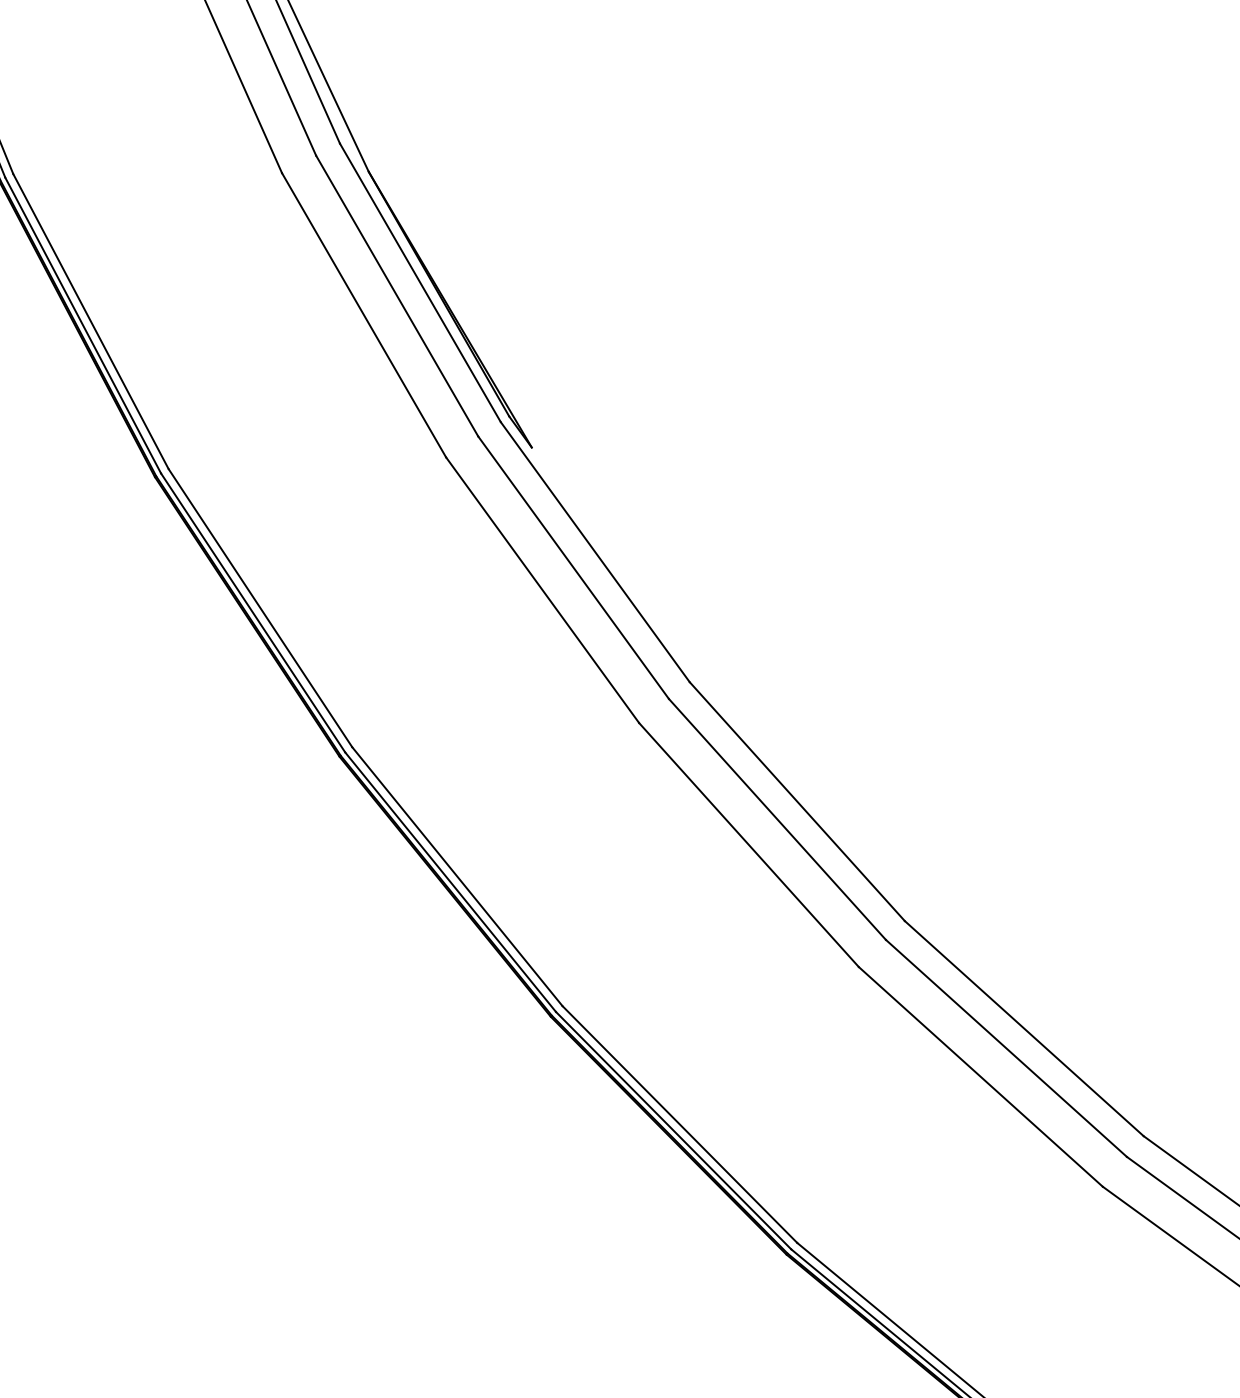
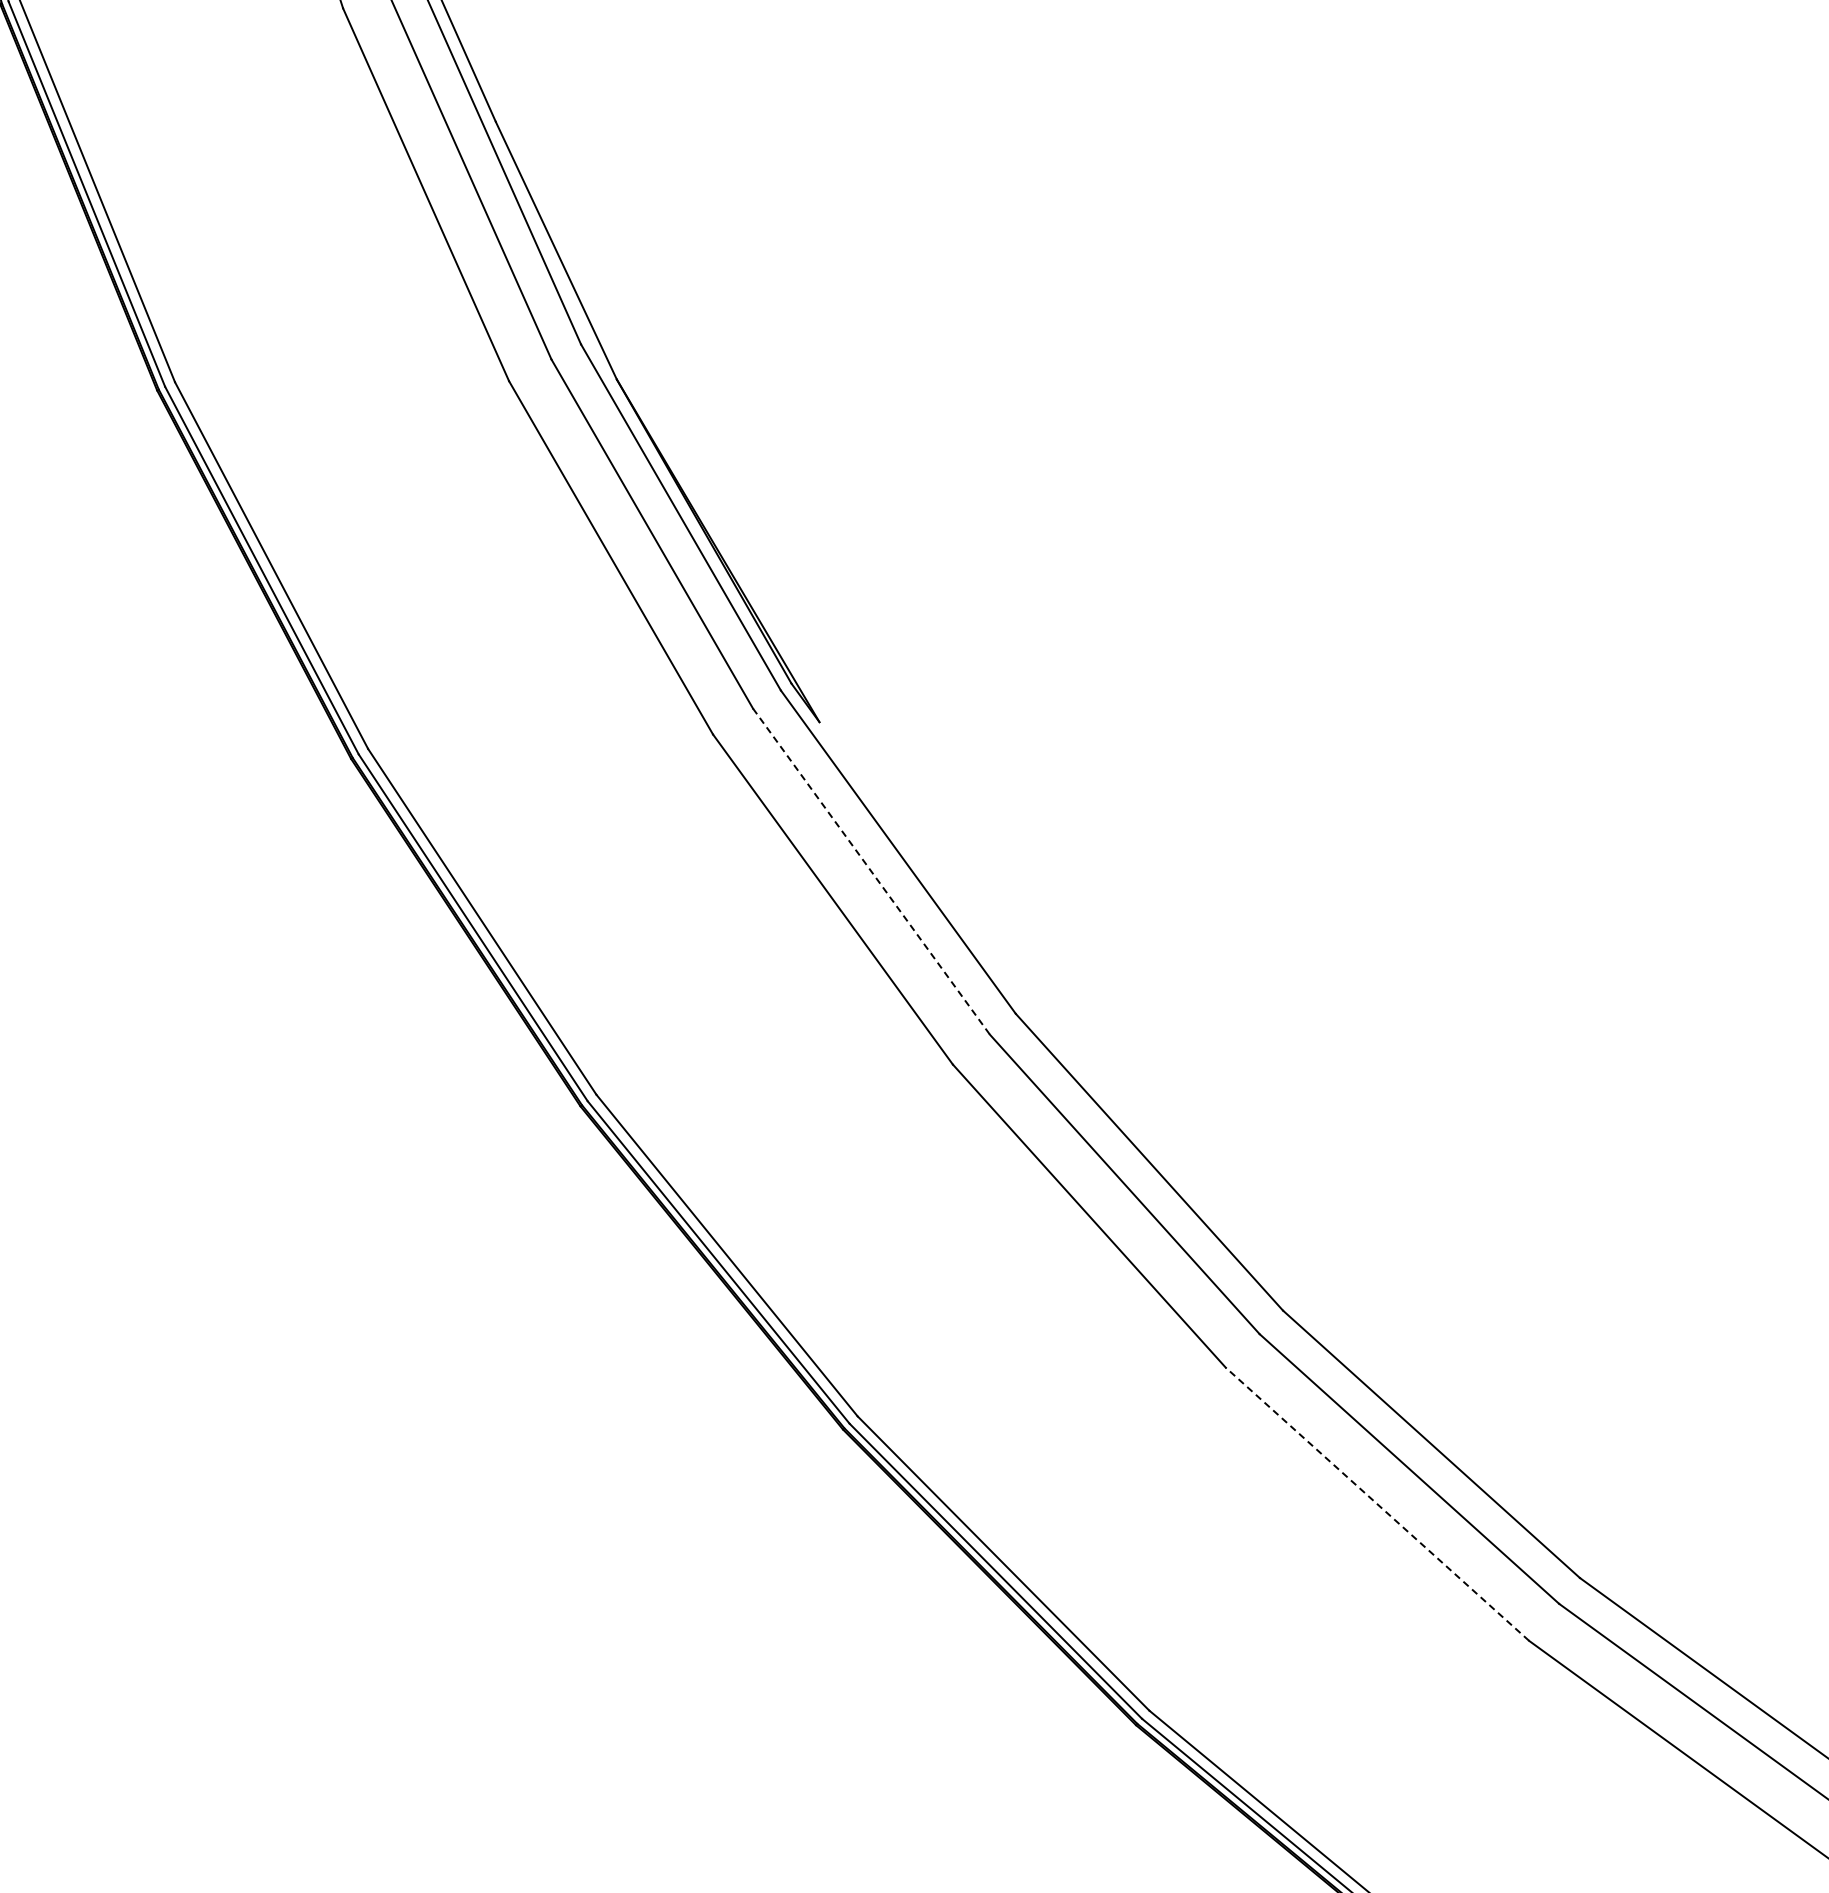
line: (573, 567) -> (871, 871), solid -> dashed
line: (980, 1077) -> (1377, 1504), solid -> dashed

